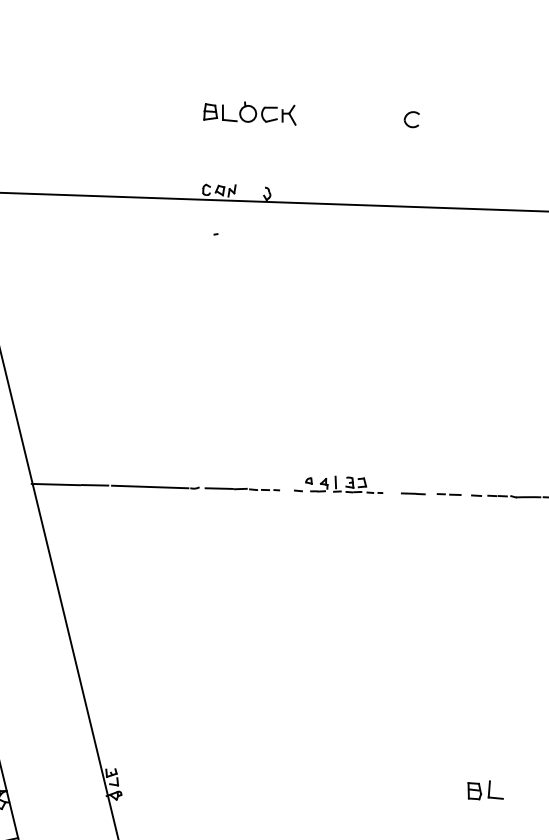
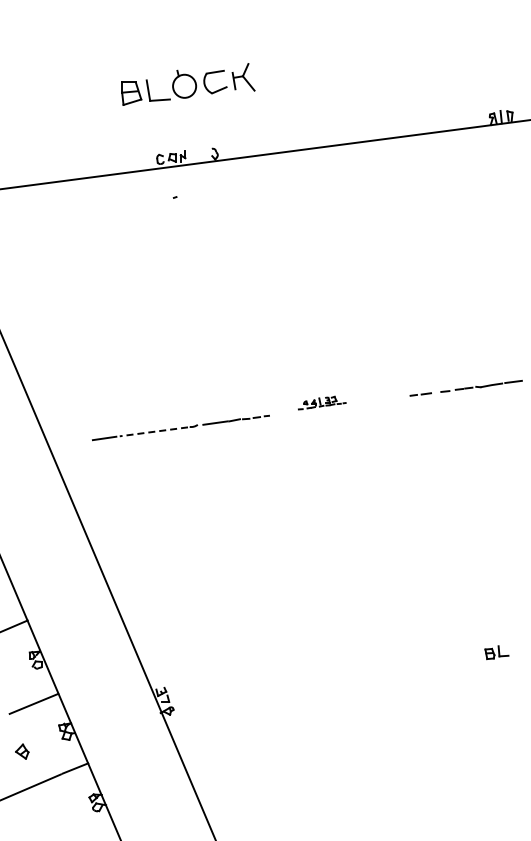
part: (251, 113) -> (188, 84), size x1.6
part: (411, 119) -> (332, 66), removed
line: (55, 484) -> (69, 443), removed
part: (340, 485) -> (322, 402), size x0.6
line: (149, 486) -> (153, 431), solid -> dashed
line: (412, 494) -> (388, 399), removed
part: (485, 790) -> (496, 652), size x0.7

